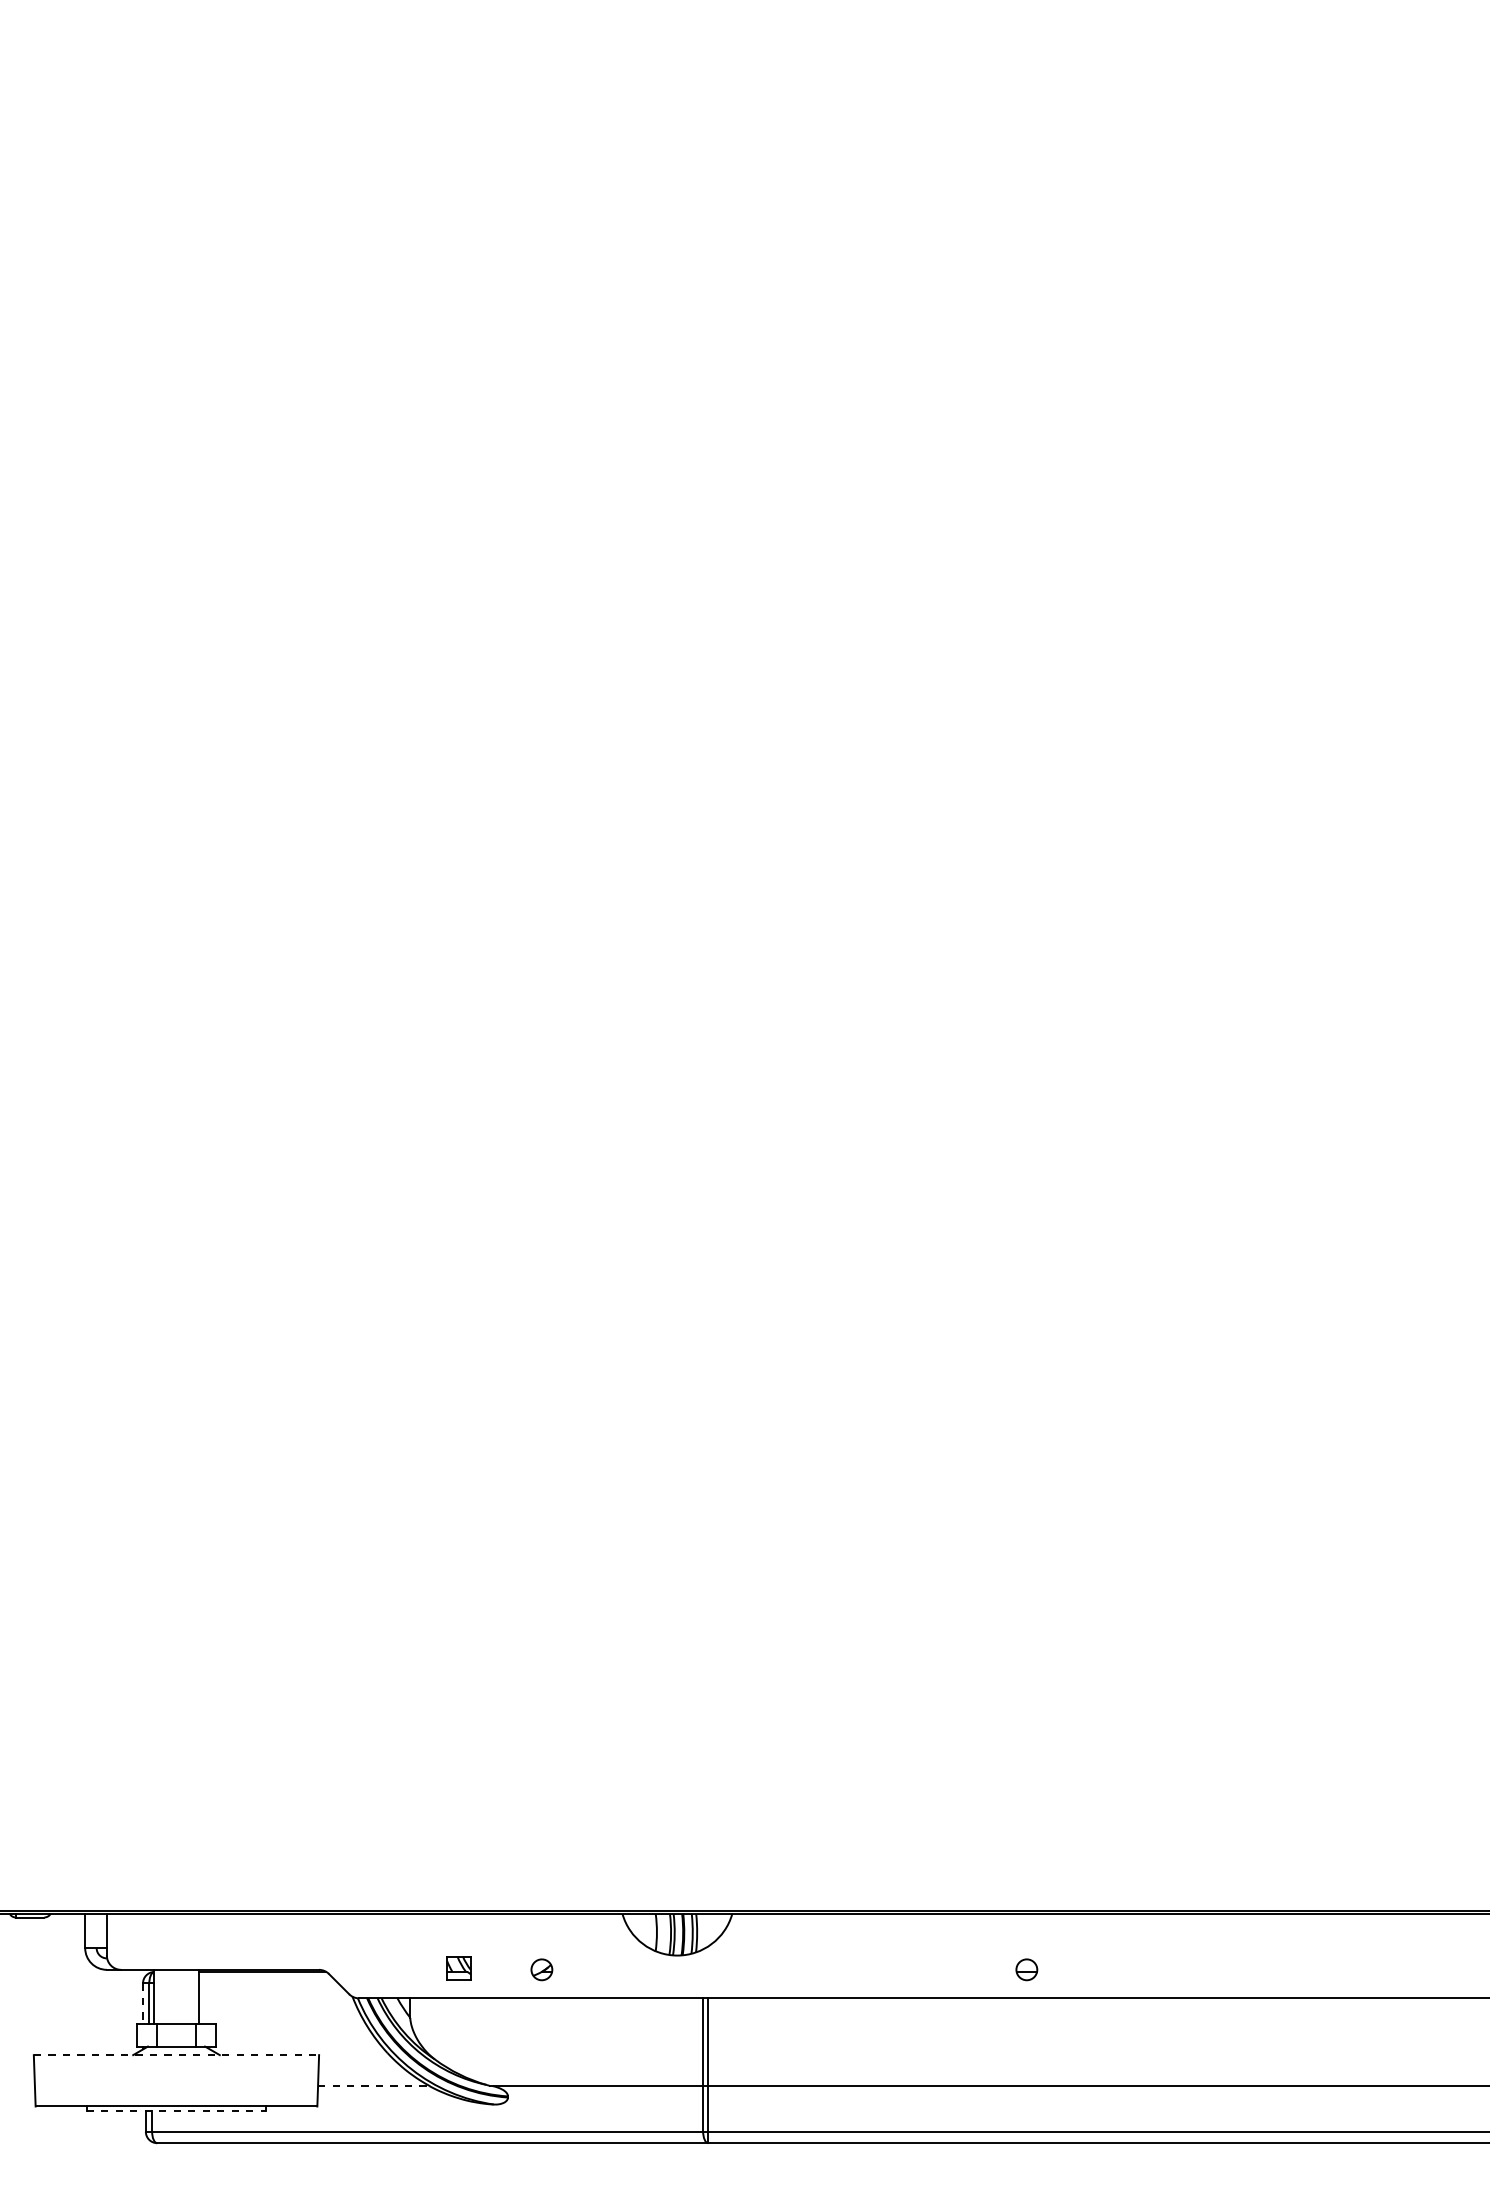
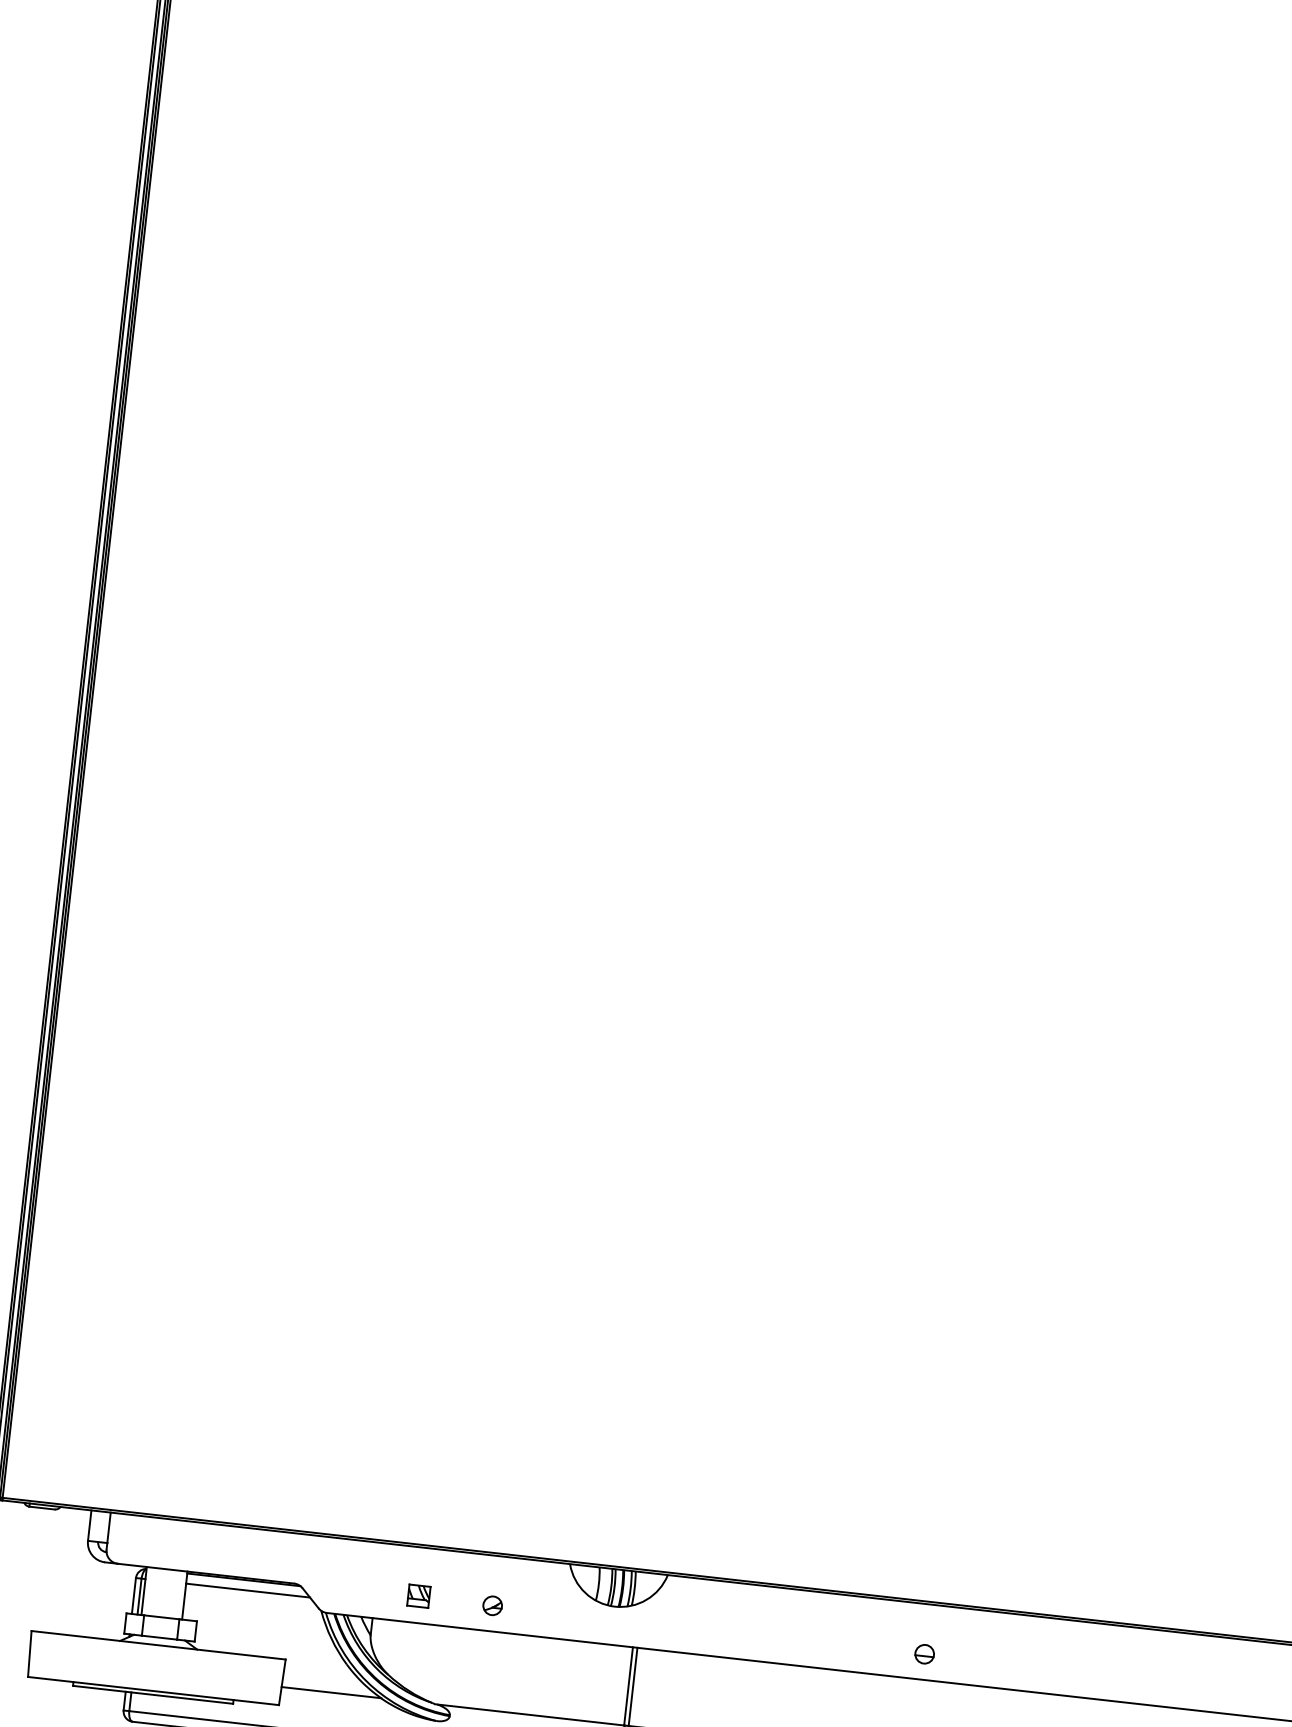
line: (268, 1983) -> (247, 1590), added
line: (142, 2004) -> (133, 1596), dashed -> solid
line: (176, 2055) -> (158, 1645), dashed -> solid
line: (373, 2086) -> (331, 1692), dashed -> solid
line: (176, 2110) -> (153, 1694), dashed -> solid

